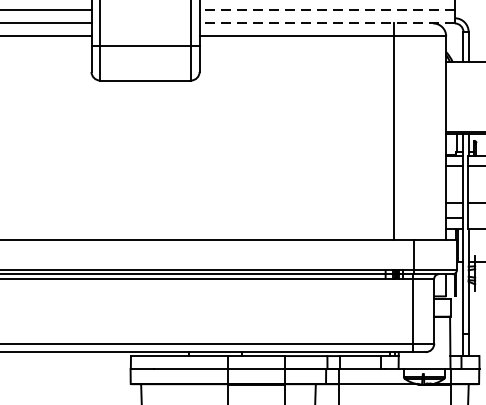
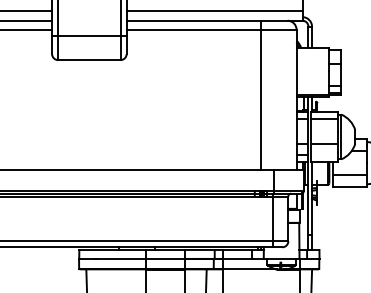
line: (327, 10) -> (214, 11), dashed -> solid
line: (327, 23) -> (214, 20), dashed -> solid

